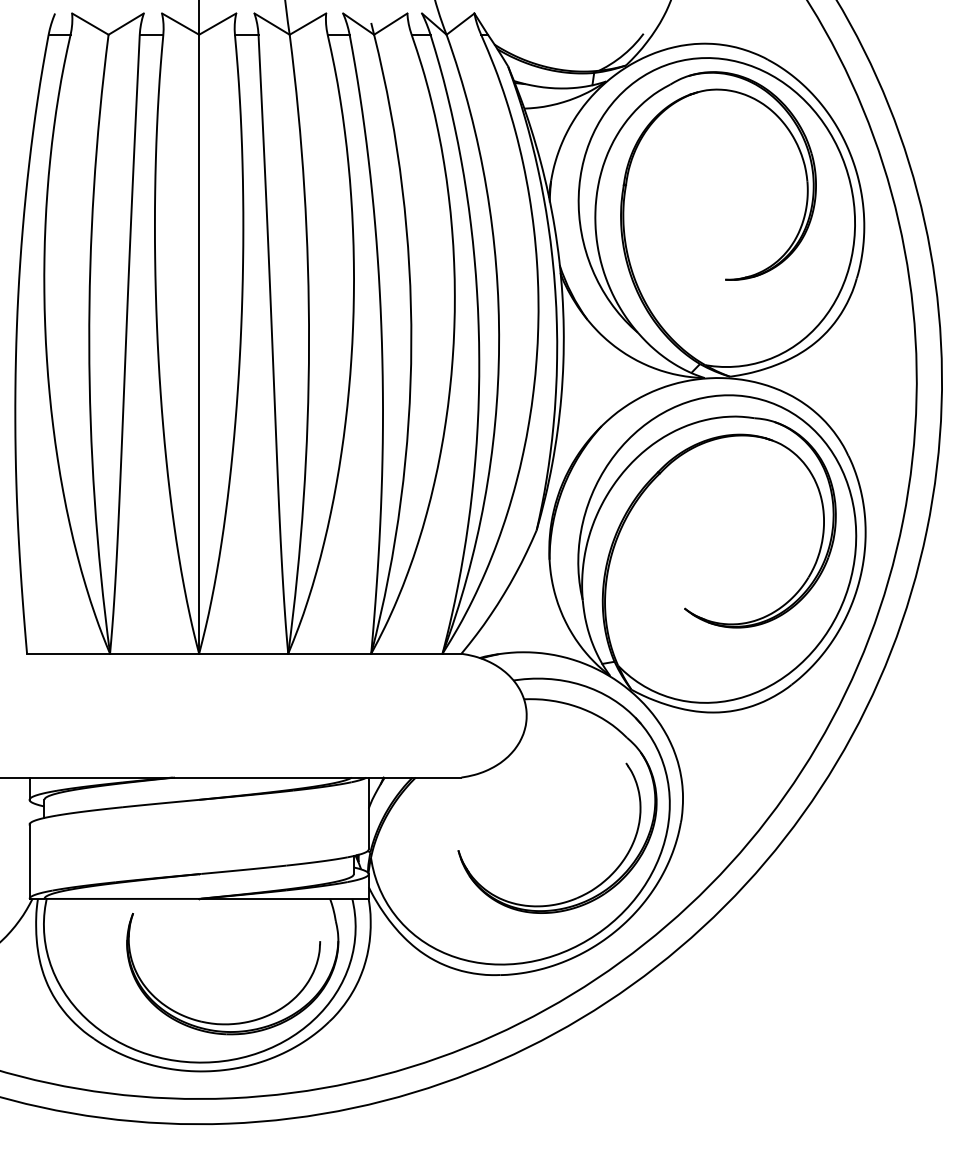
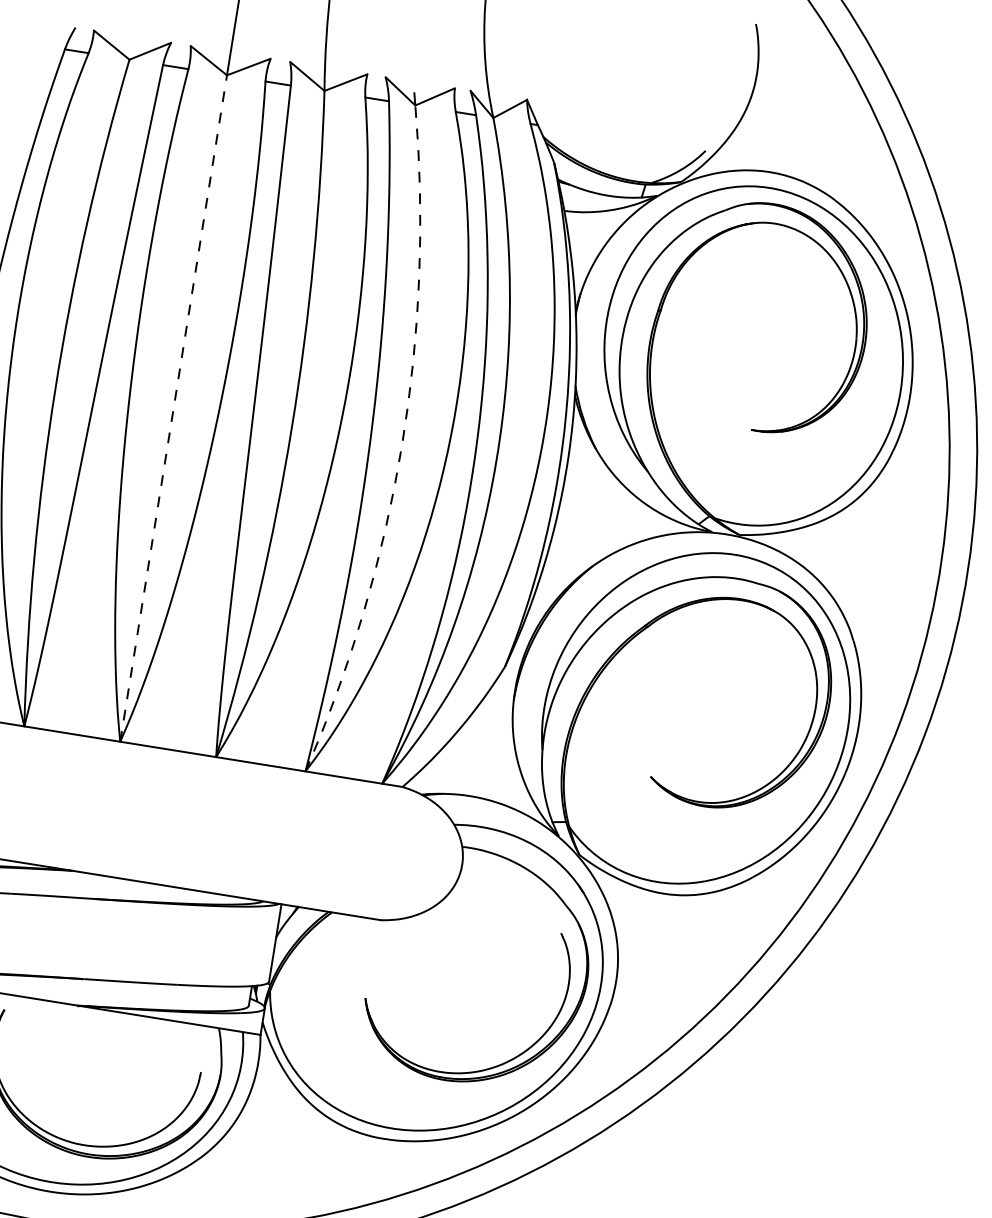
line: (199, 344) -> (173, 408), solid -> dashed
arc: (411, 344) -> (402, 445), solid -> dashed

